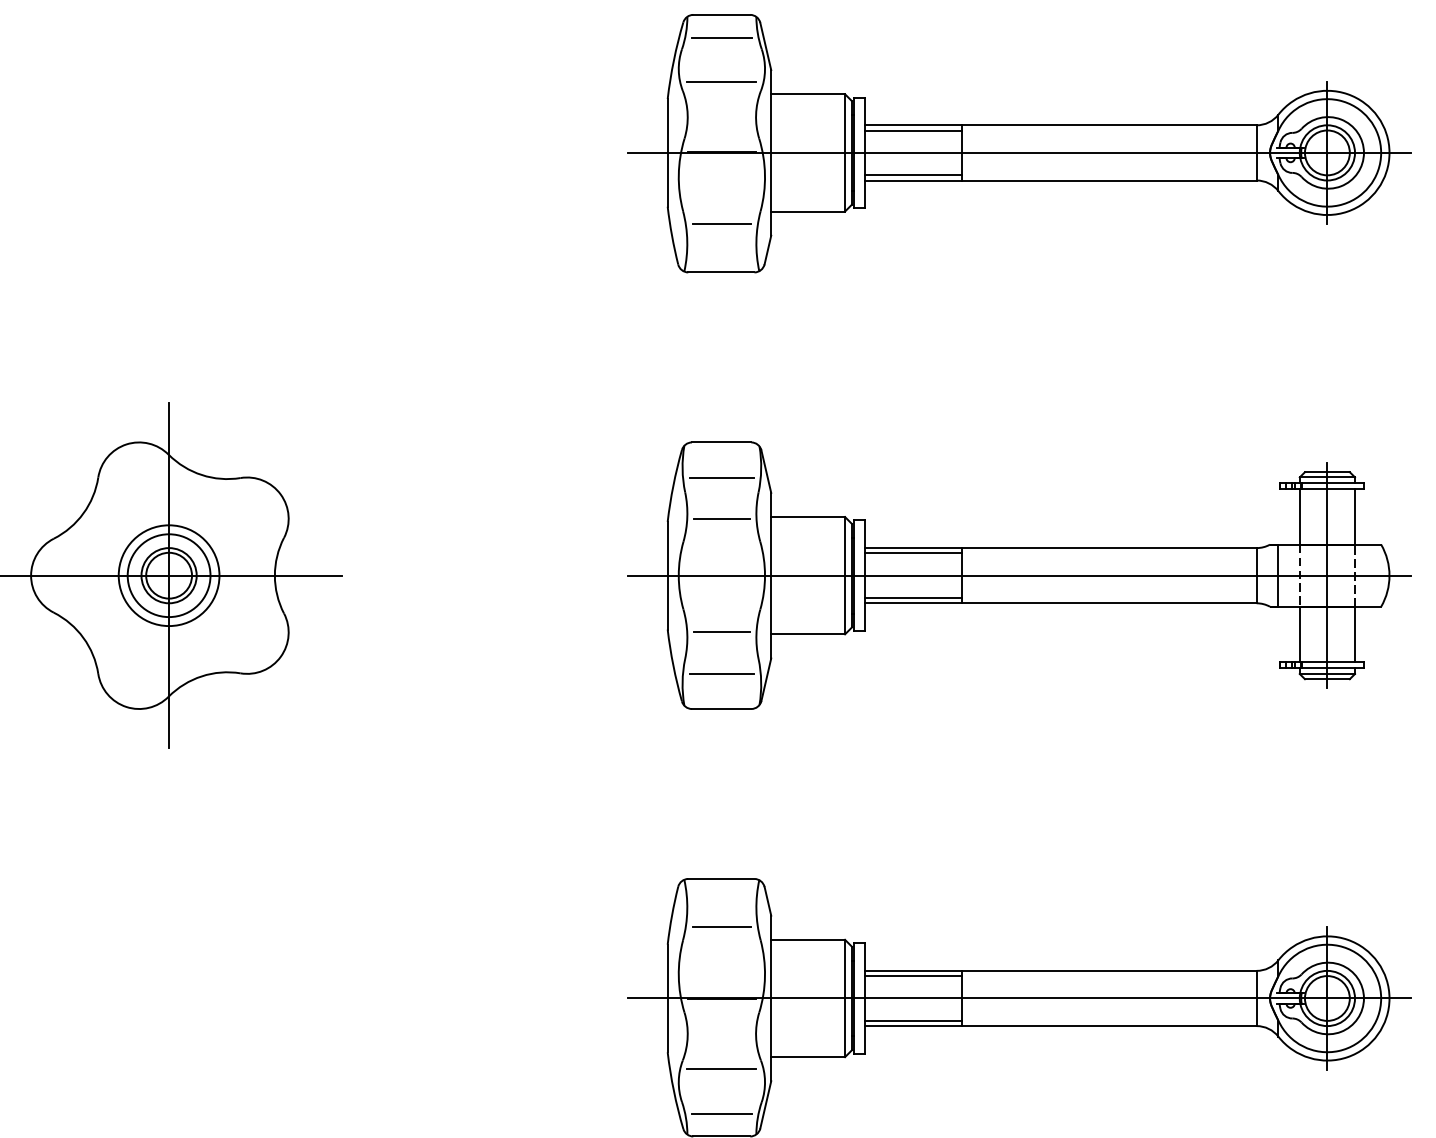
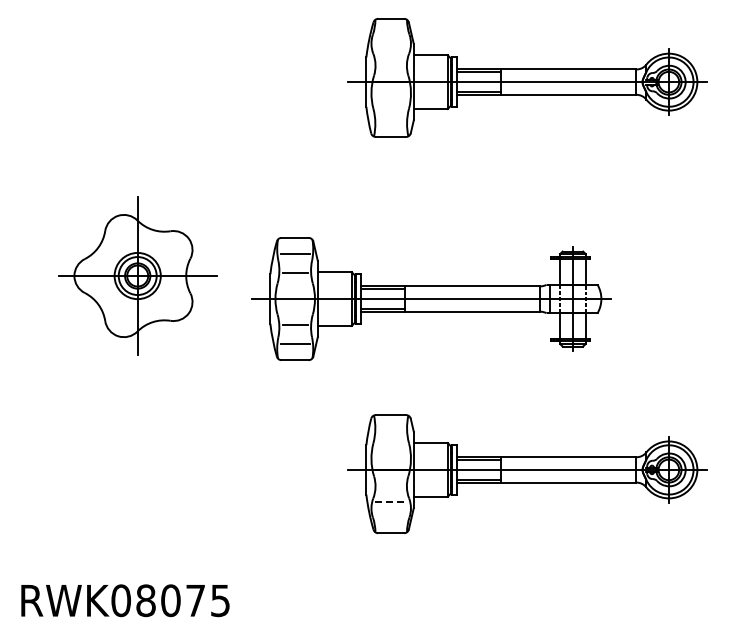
line: (720, 38) -> (390, 29), removed
line: (722, 81) -> (391, 49), removed
line: (720, 223) -> (390, 114), removed
part: (1019, 574) -> (431, 298), moved
line: (720, 927) -> (390, 437), removed
line: (722, 1069) -> (391, 502), solid -> dashed
line: (720, 1113) -> (390, 522), removed

